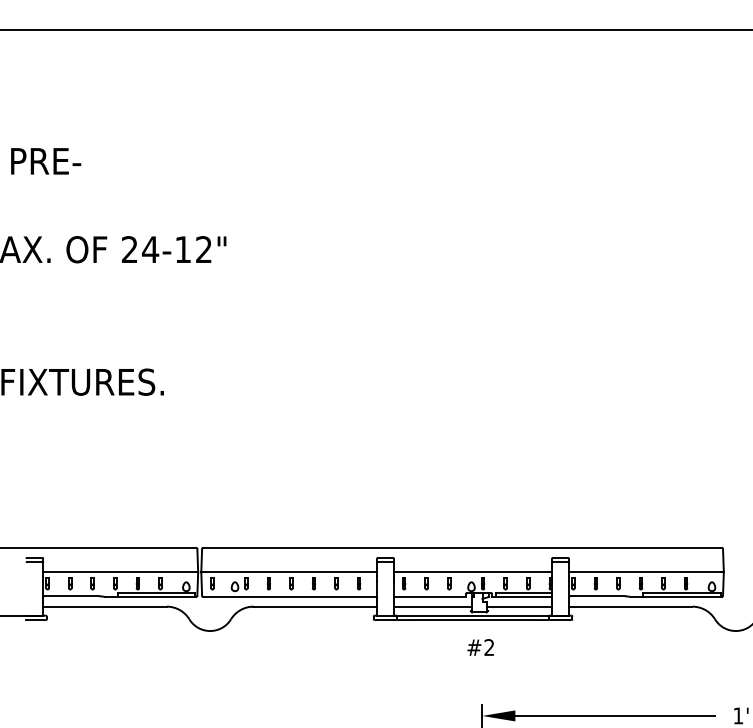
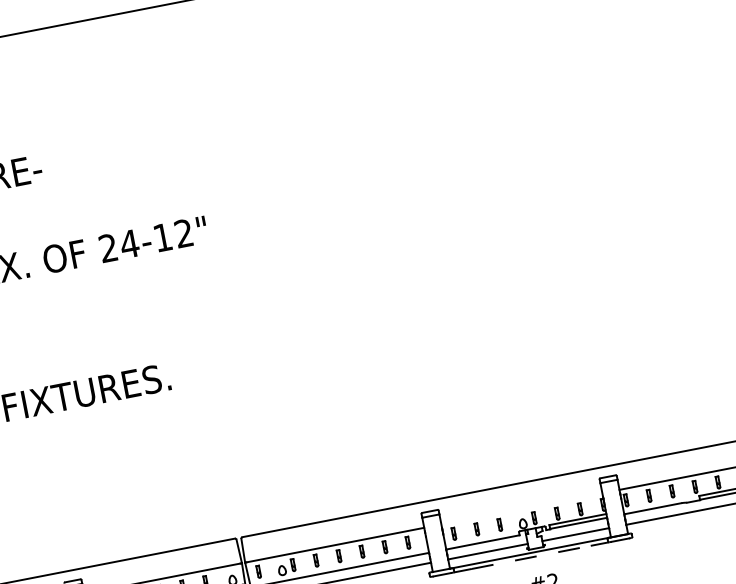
line: (473, 572) -> (522, 508), removed
line: (473, 620) -> (531, 557), solid -> dashed

